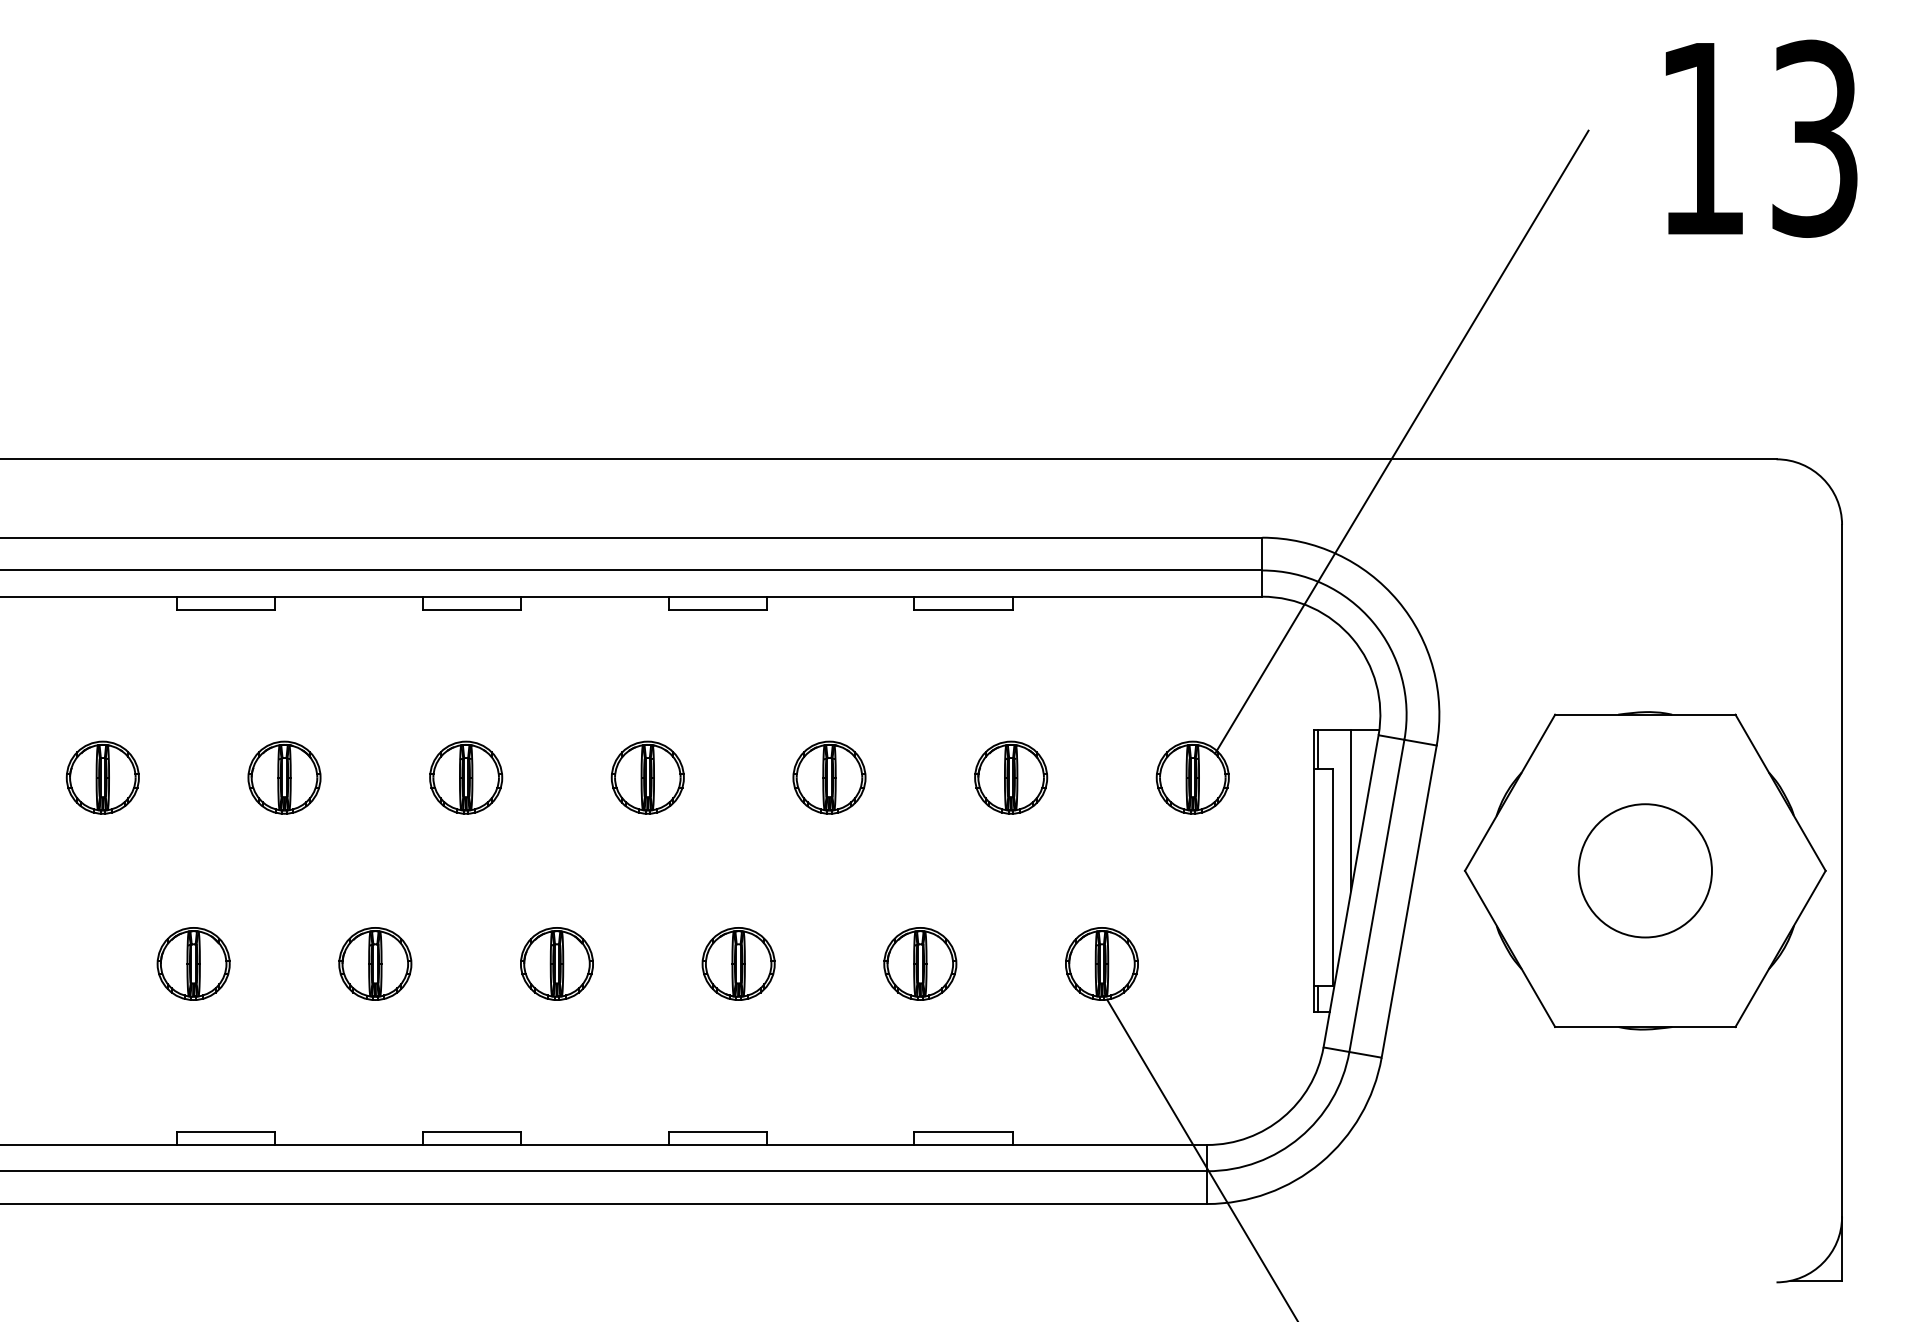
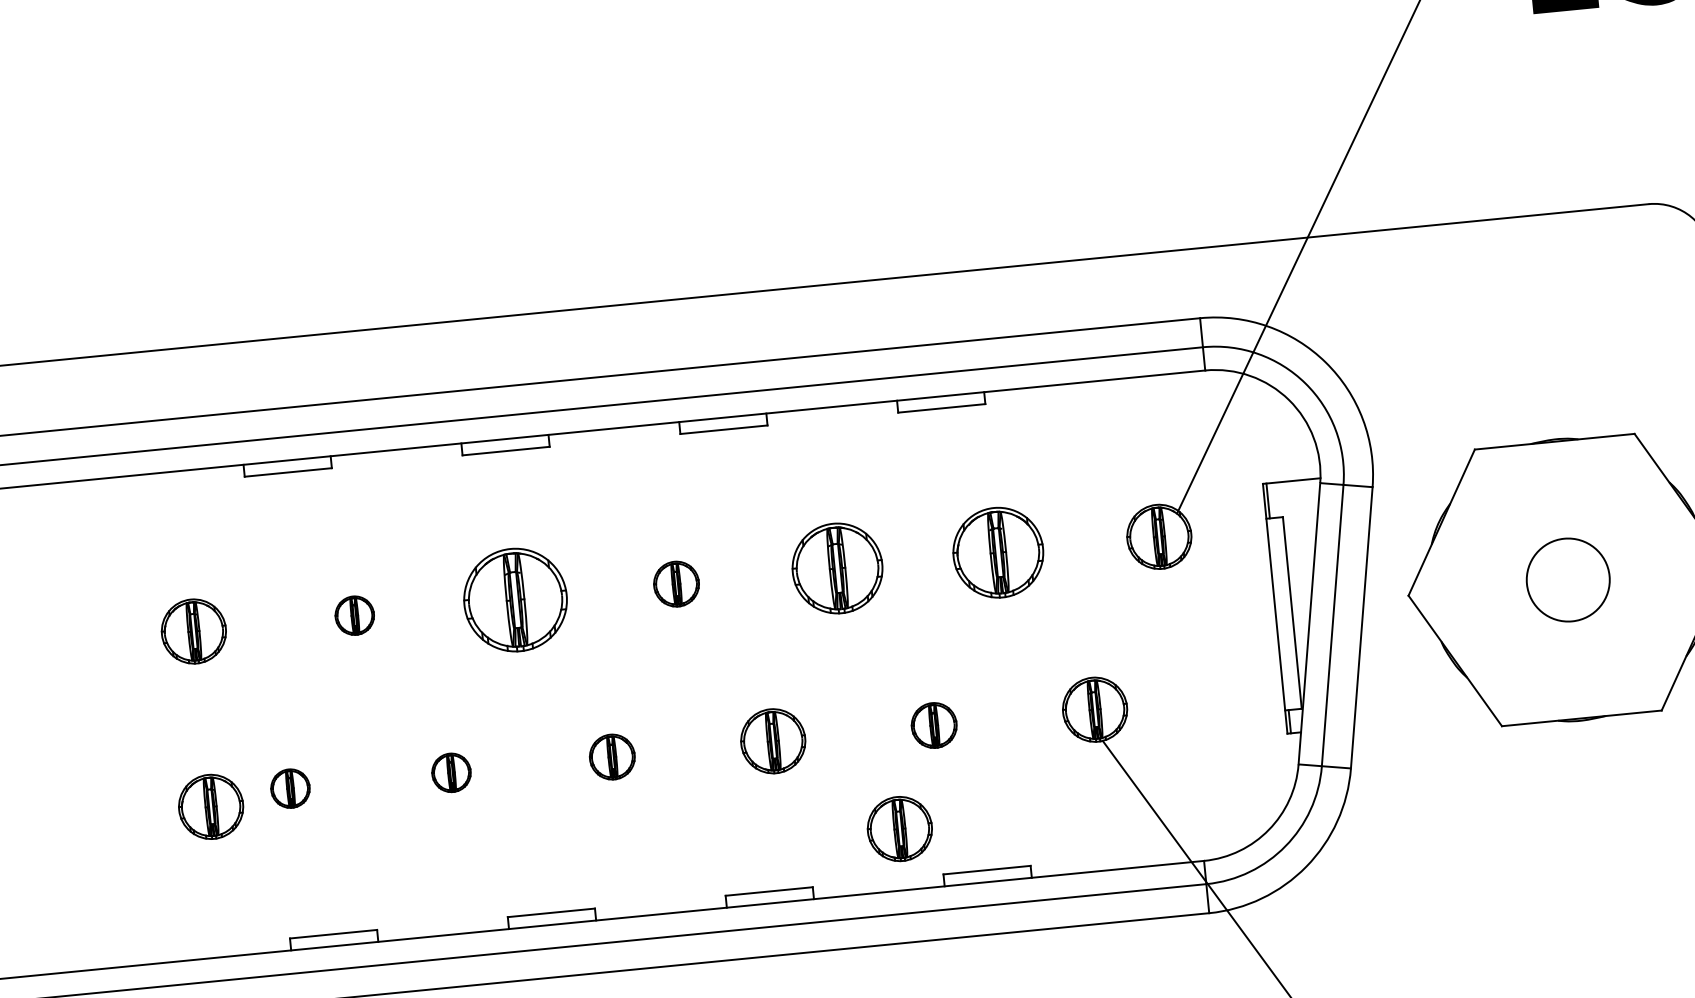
part: (284, 777) -> (354, 615), size x0.6
part: (466, 777) -> (516, 599), size x1.6
part: (647, 777) -> (676, 584), size x0.7
part: (829, 777) -> (837, 568), size x1.4
part: (1011, 777) -> (998, 552), size x1.4
line: (1351, 809) -> (1302, 551), removed
circle: (1644, 870) -> (1567, 579), size x0.7
part: (193, 963) -> (290, 788), size x0.6
part: (375, 963) -> (451, 772), size x0.6
part: (556, 963) -> (611, 756), size x0.7
part: (920, 963) -> (934, 725), size x0.7
part: (102, 975) -> (210, 806), added
part: (870, 1075) -> (899, 828), added

